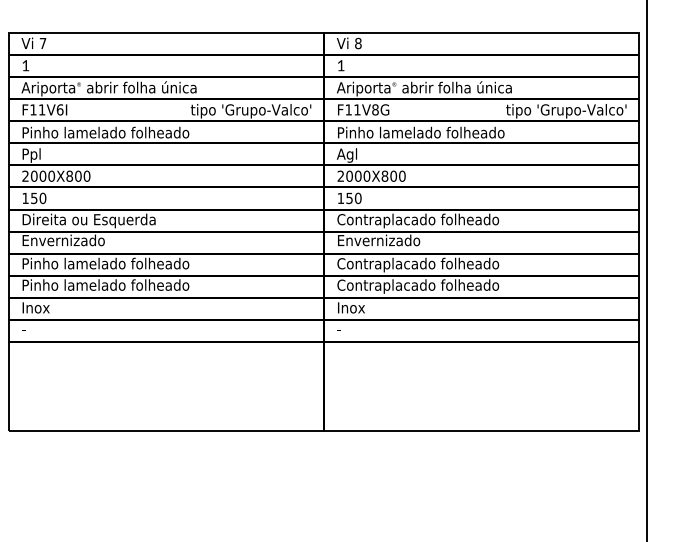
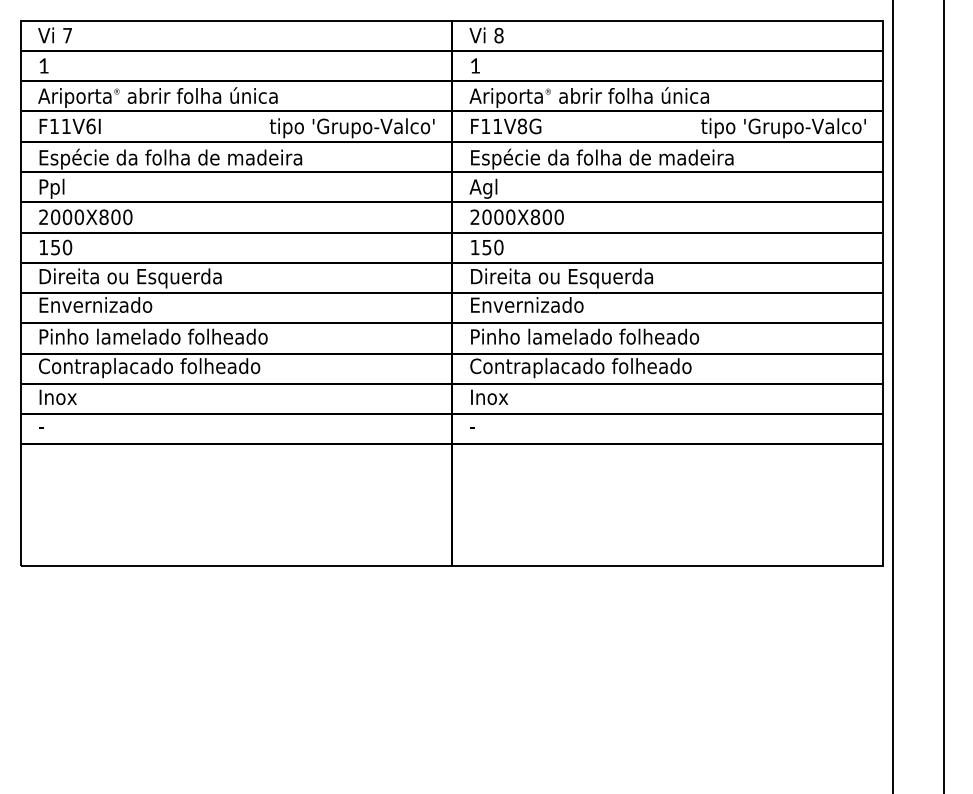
text: (118, 133) -> (171, 158), Pinho lamelado folheado -> Espécie da folha de madeira
text: (434, 133) -> (603, 158), Pinho lamelado folheado -> Espécie da folha de madeira
text: (417, 221) -> (580, 278), Contraplacado folheado -> Direita ou Esquerda
text: (420, 264) -> (584, 338), Contraplacado folheado -> Pinho lamelado folheado
text: (105, 286) -> (153, 368), Pinho lamelado folheado -> Contraplacado folheado

